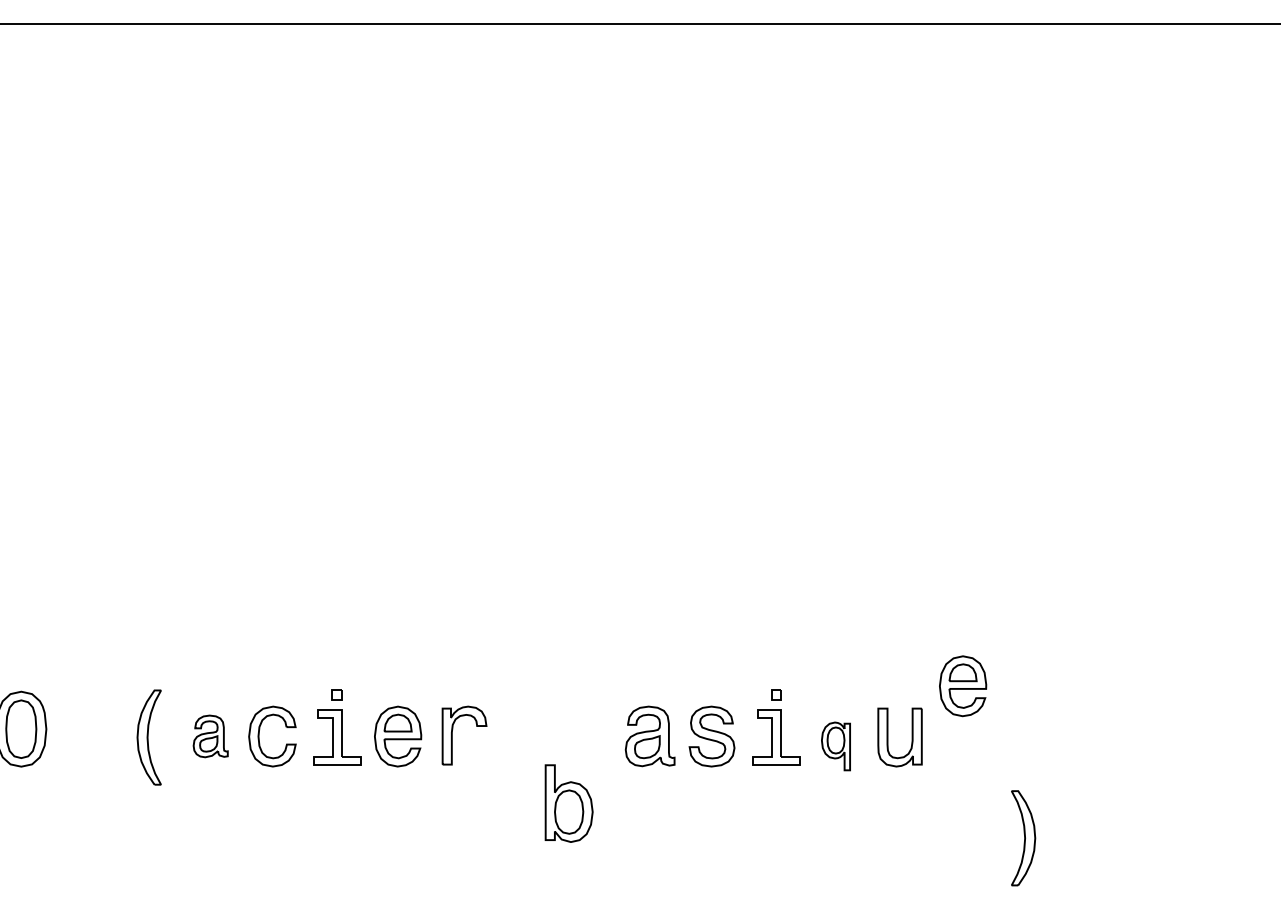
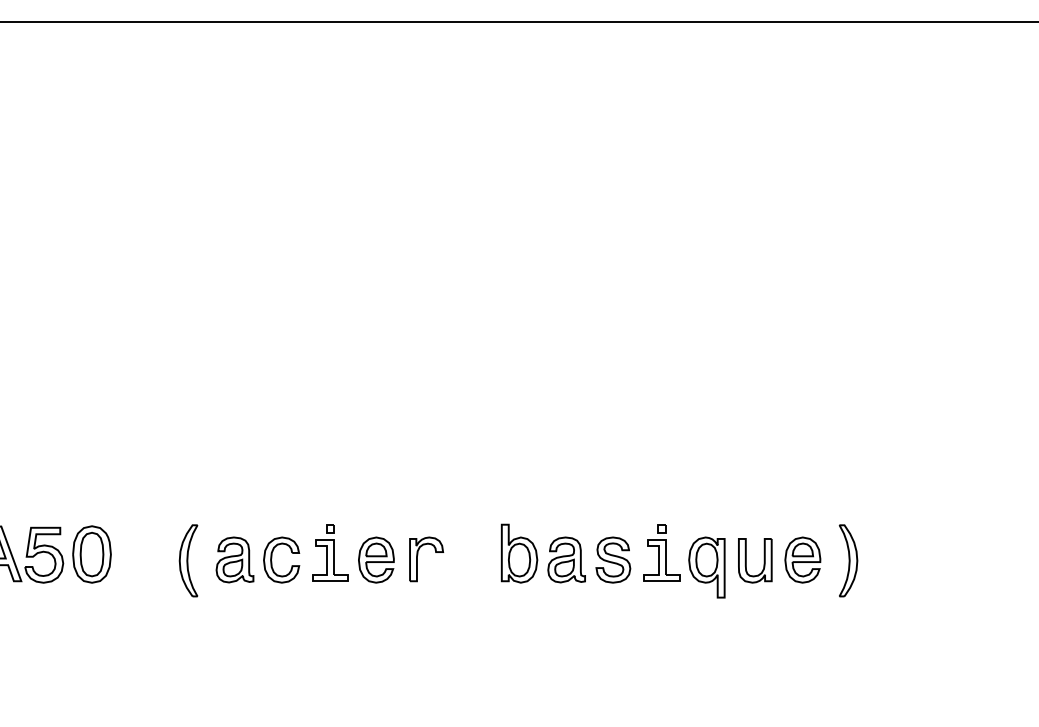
part: (962, 685) -> (802, 559), moved
part: (210, 735) -> (234, 559), size x1.43
part: (835, 746) -> (706, 567), size x1.67
part: (569, 803) -> (519, 553), moved
part: (1023, 837) -> (848, 560), moved

